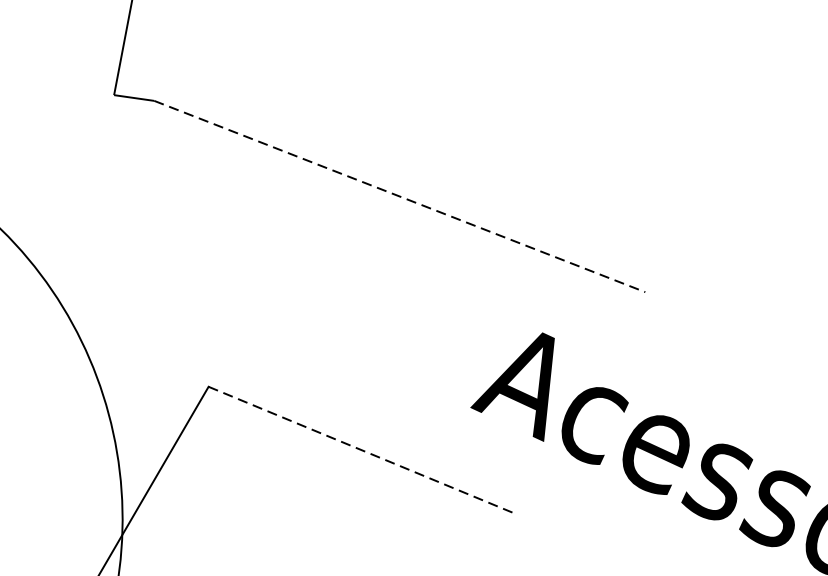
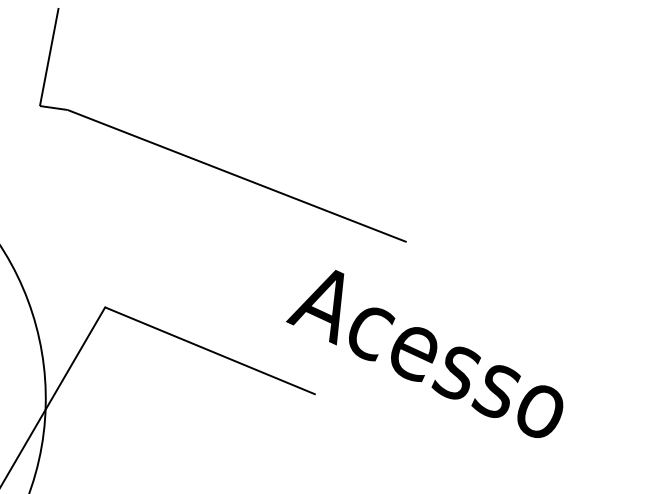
line: (400, 197) -> (237, 176), dashed -> solid
line: (361, 449) -> (210, 350), dashed -> solid

